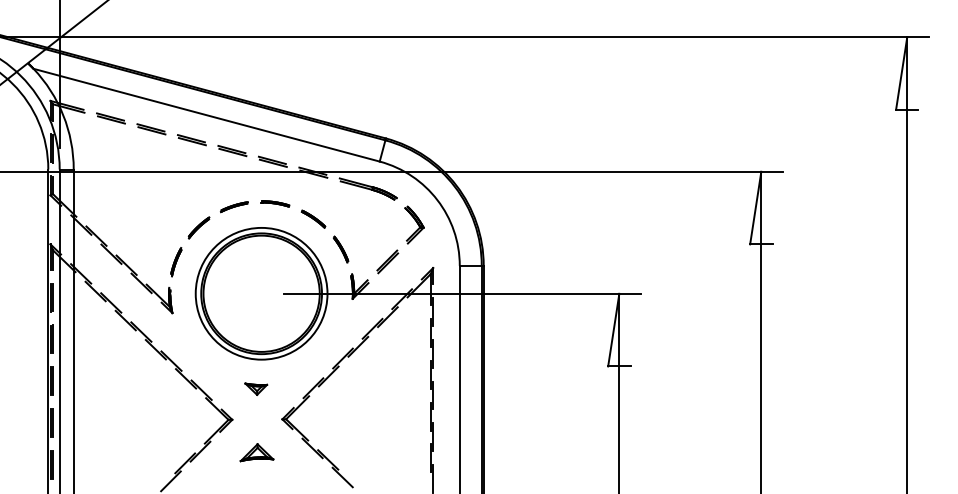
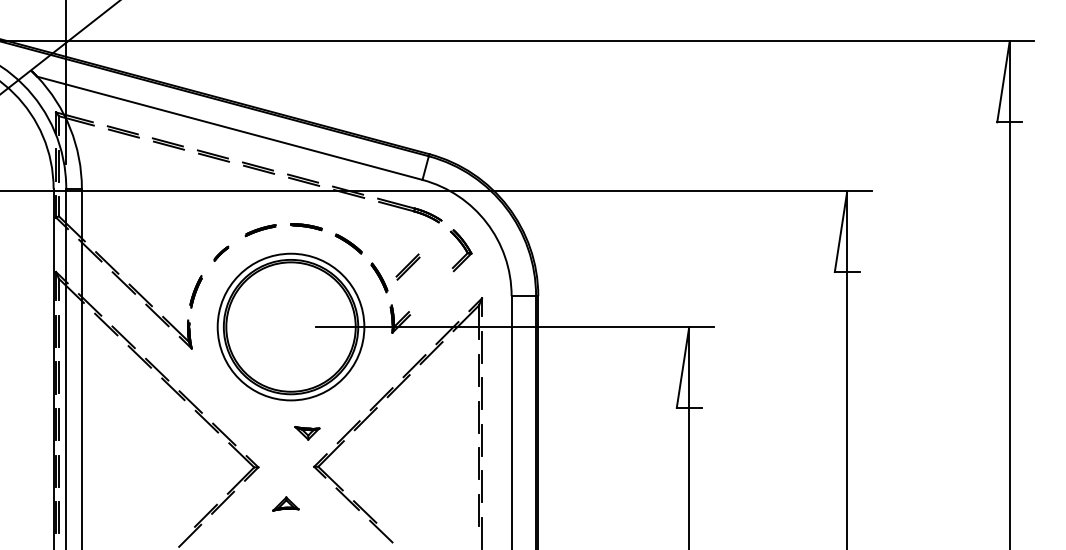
part: (198, 227) -> (220, 253), size x0.6
part: (387, 261) -> (407, 266), moved
part: (256, 388) -> (307, 432), moved
part: (256, 452) -> (285, 503), size x0.7

